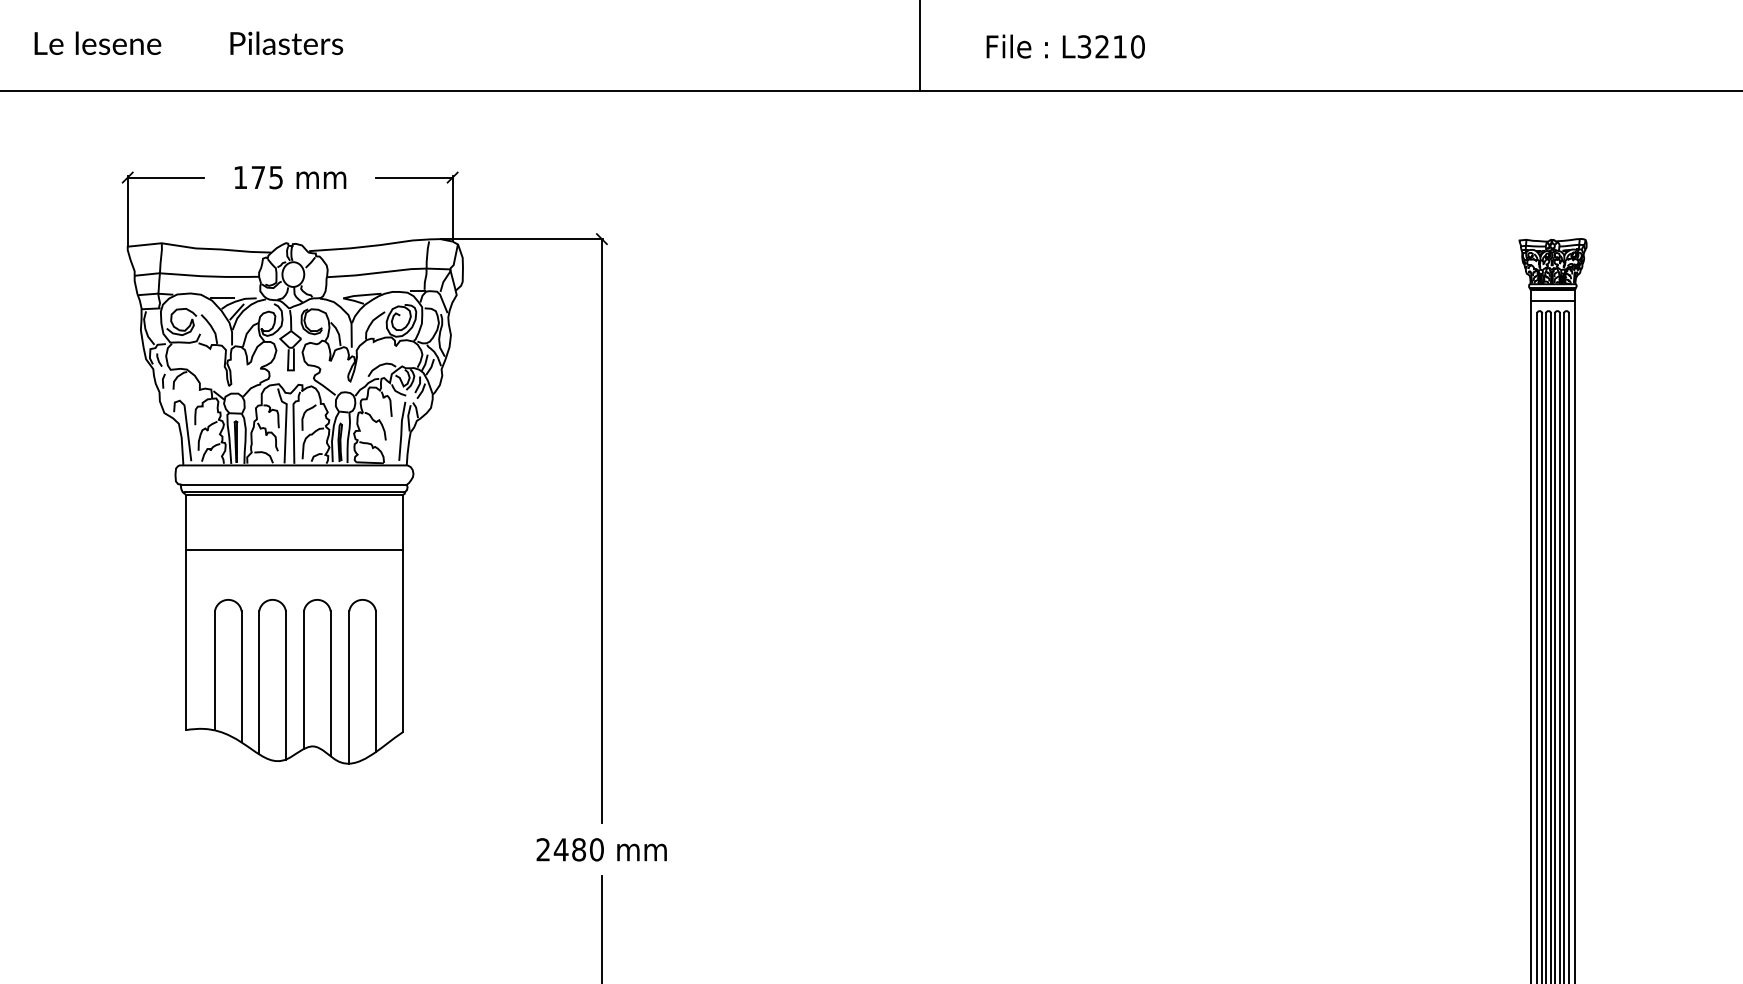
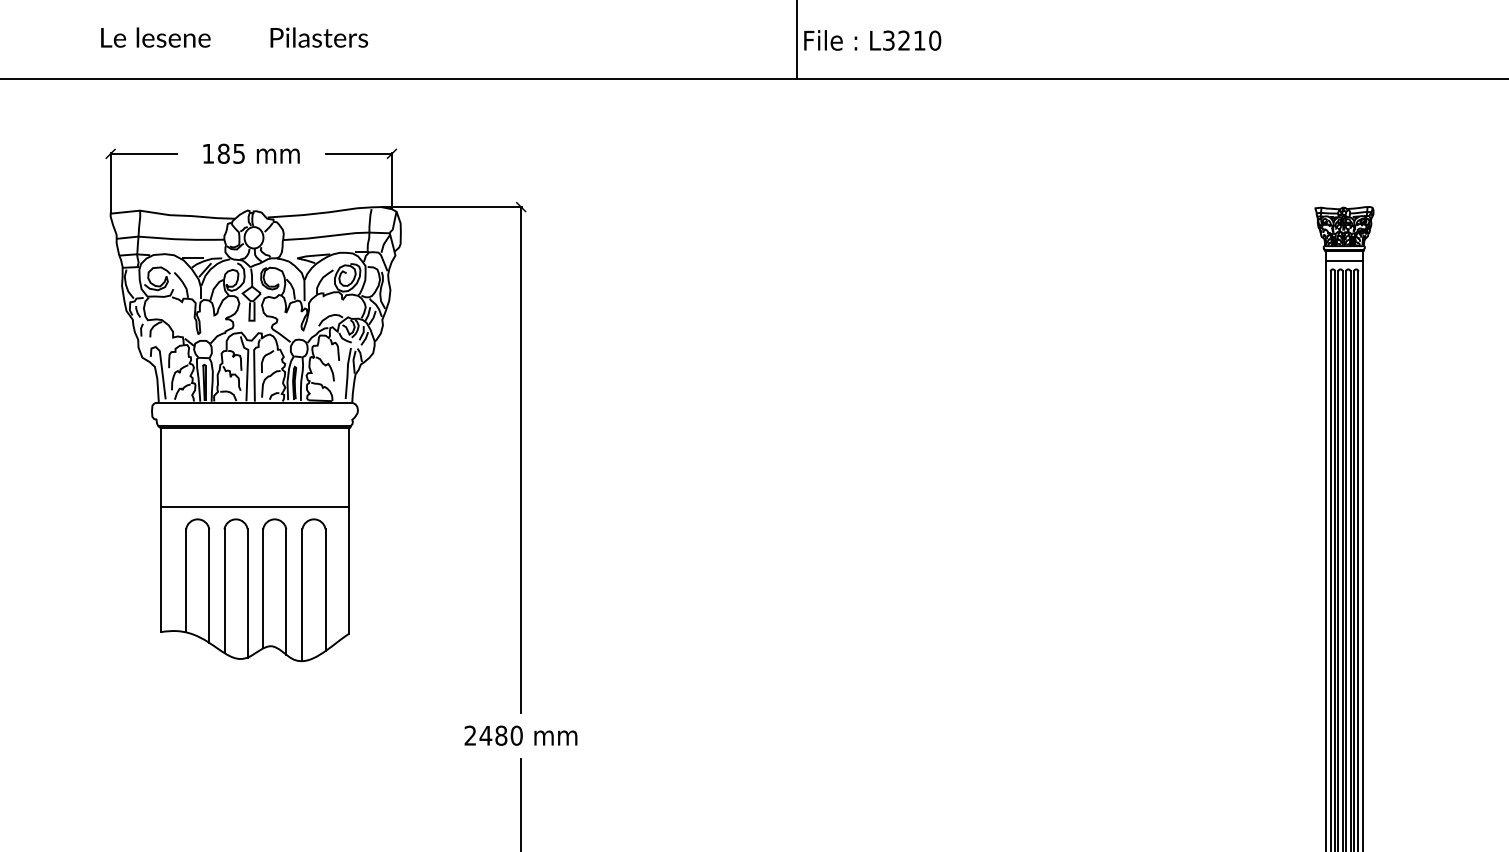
text: (188, 43) -> (234, 37), moved
text: (1065, 46) -> (872, 40), moved
text: (258, 177) -> (223, 153), 175 -> 185
line: (293, 484) -> (254, 419), removed
line: (293, 550) -> (254, 506), moved

